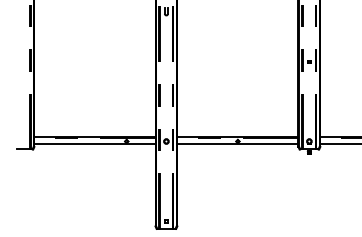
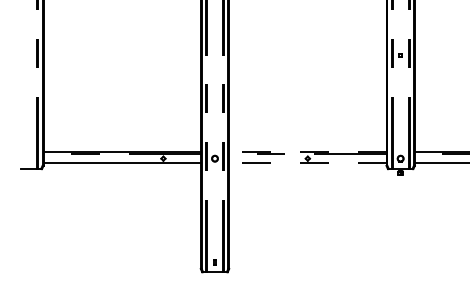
line: (237, 136) -> (307, 152), solid -> dashed
line: (237, 144) -> (307, 162), solid -> dashed

